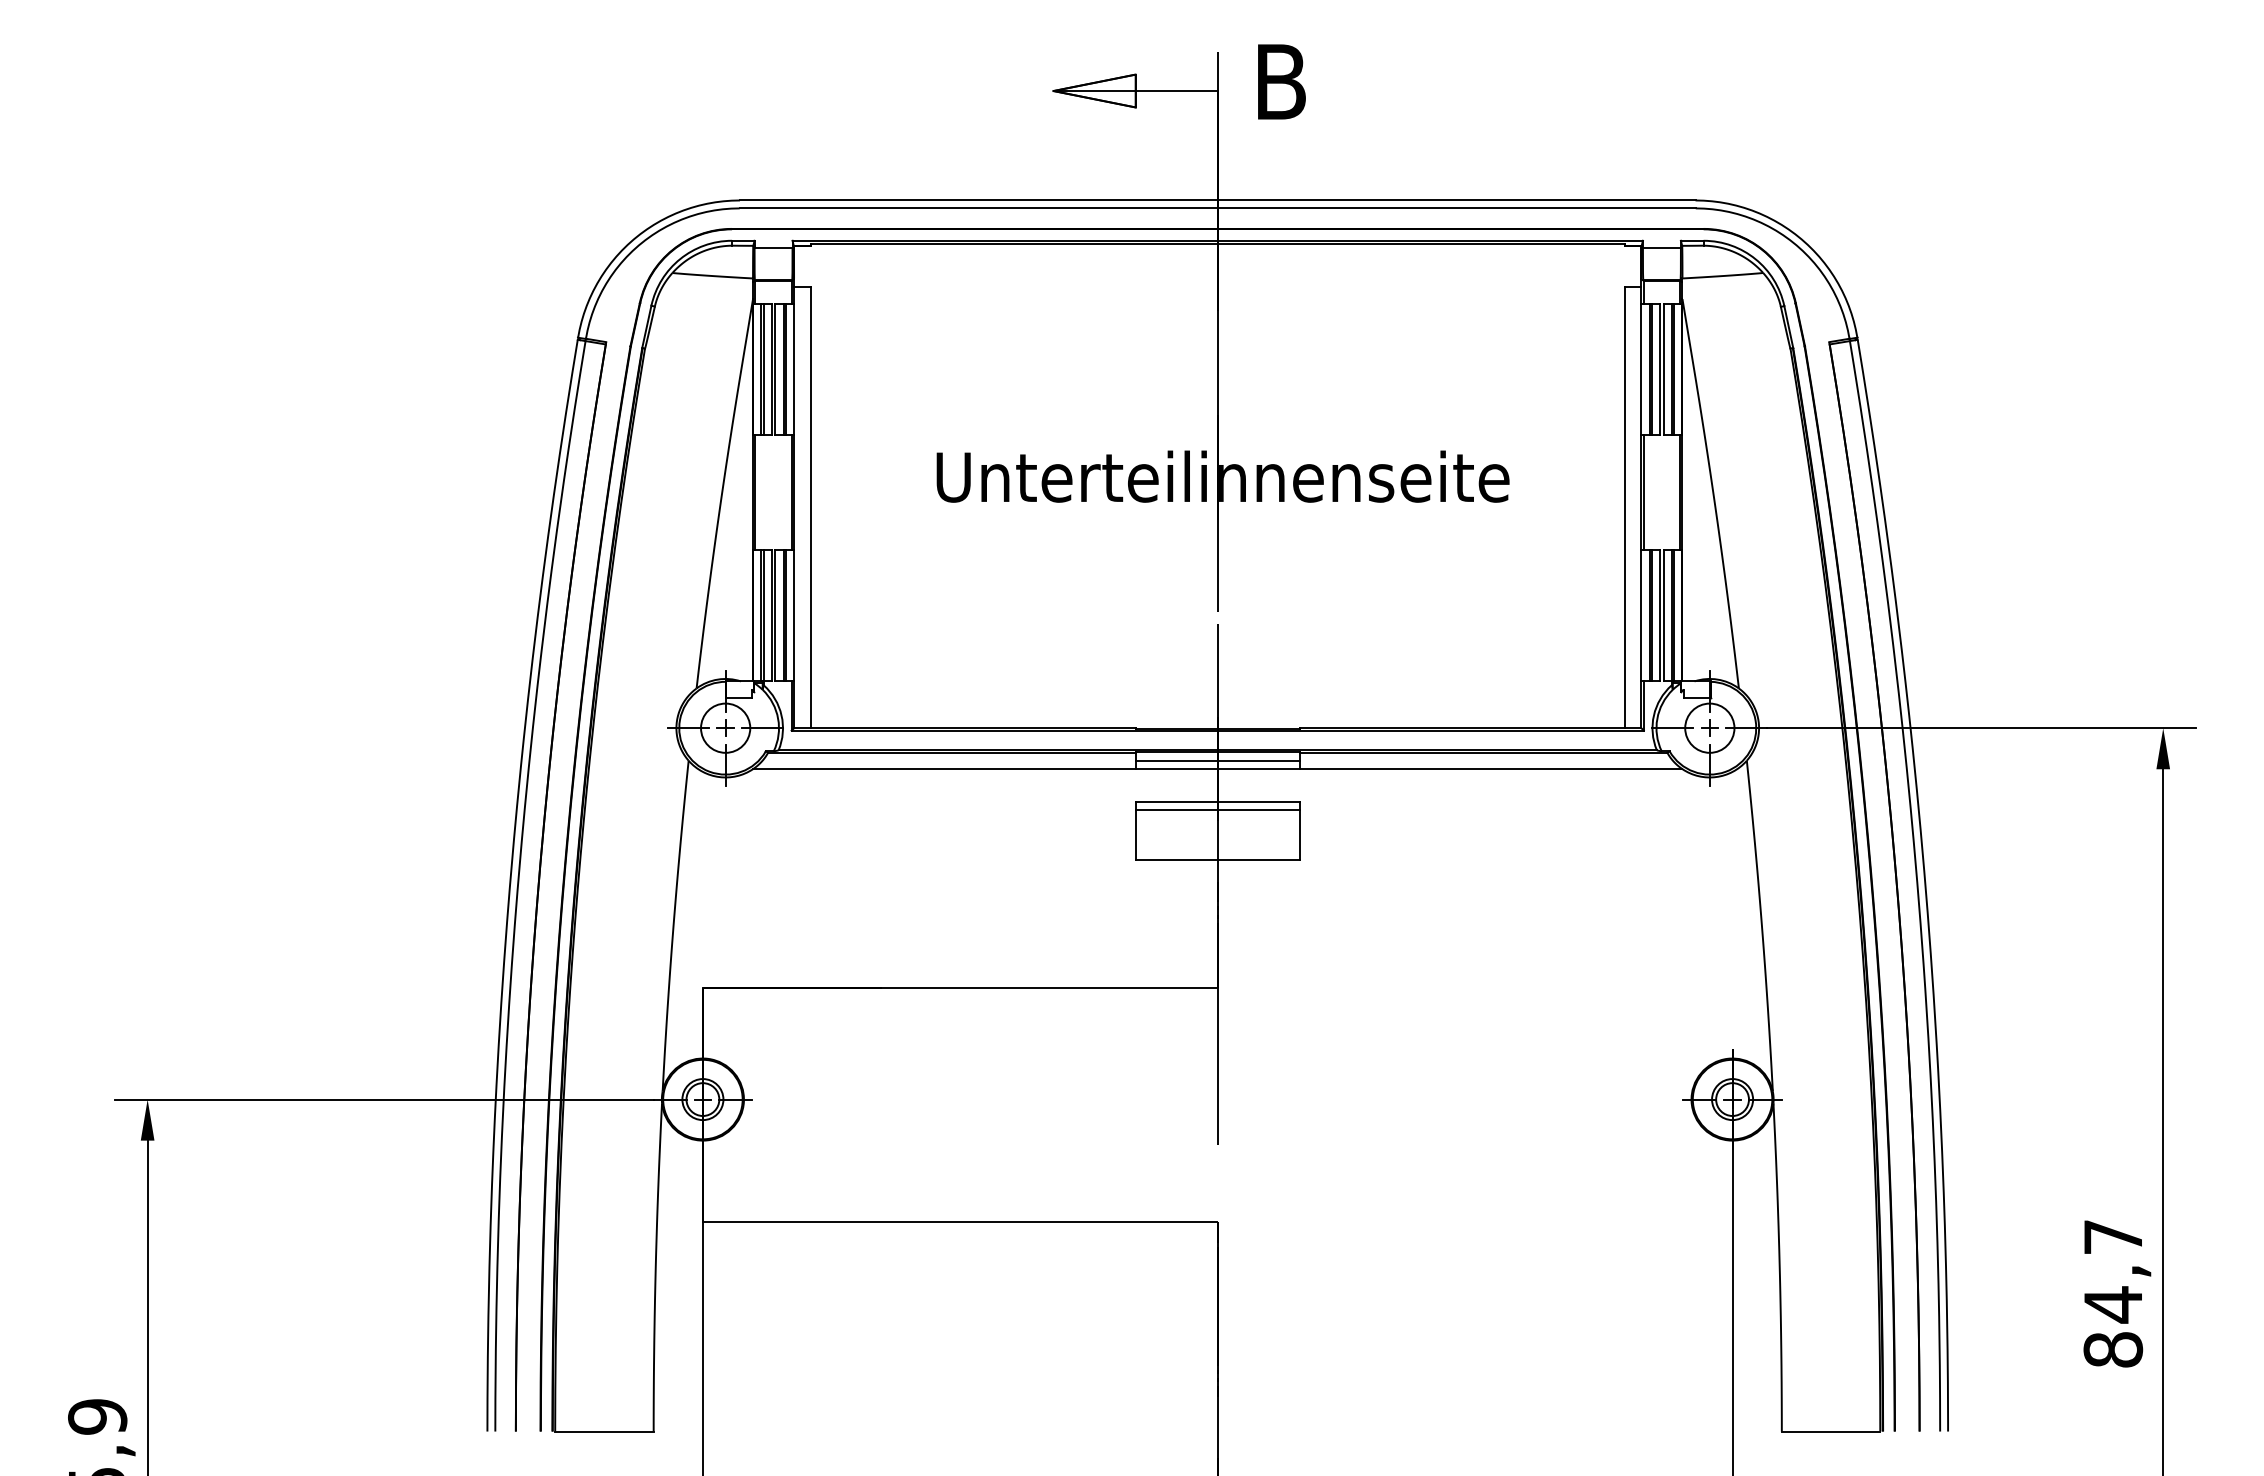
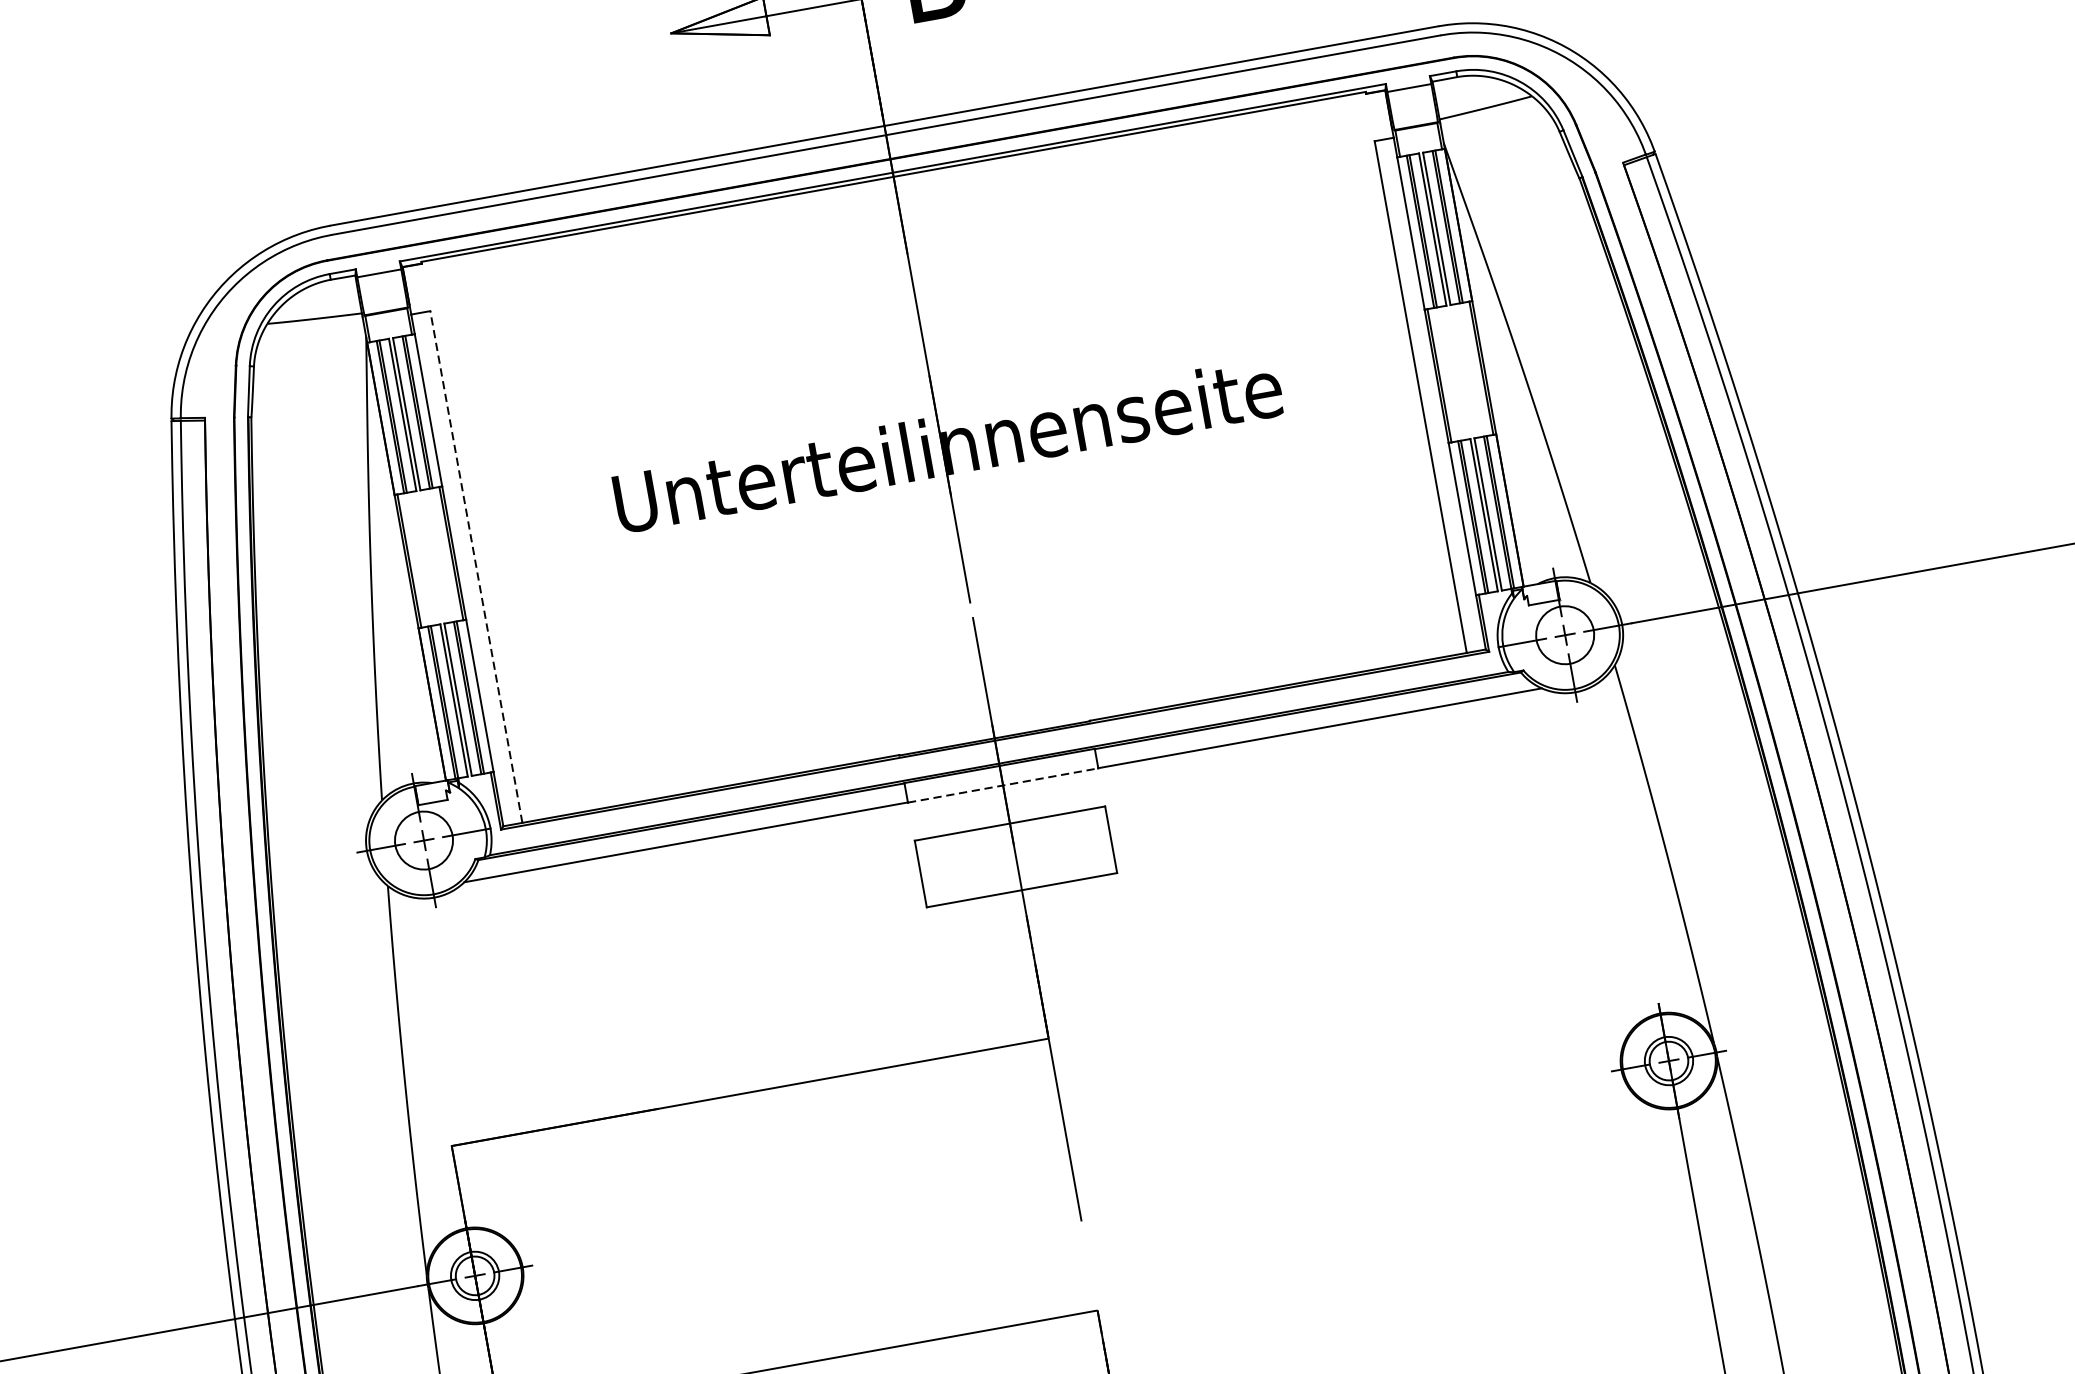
line: (810, 507) -> (476, 566), solid -> dashed
line: (1217, 761) -> (1001, 776), removed
line: (1218, 769) -> (1004, 785), solid -> dashed
line: (1217, 810) -> (1011, 833), removed

